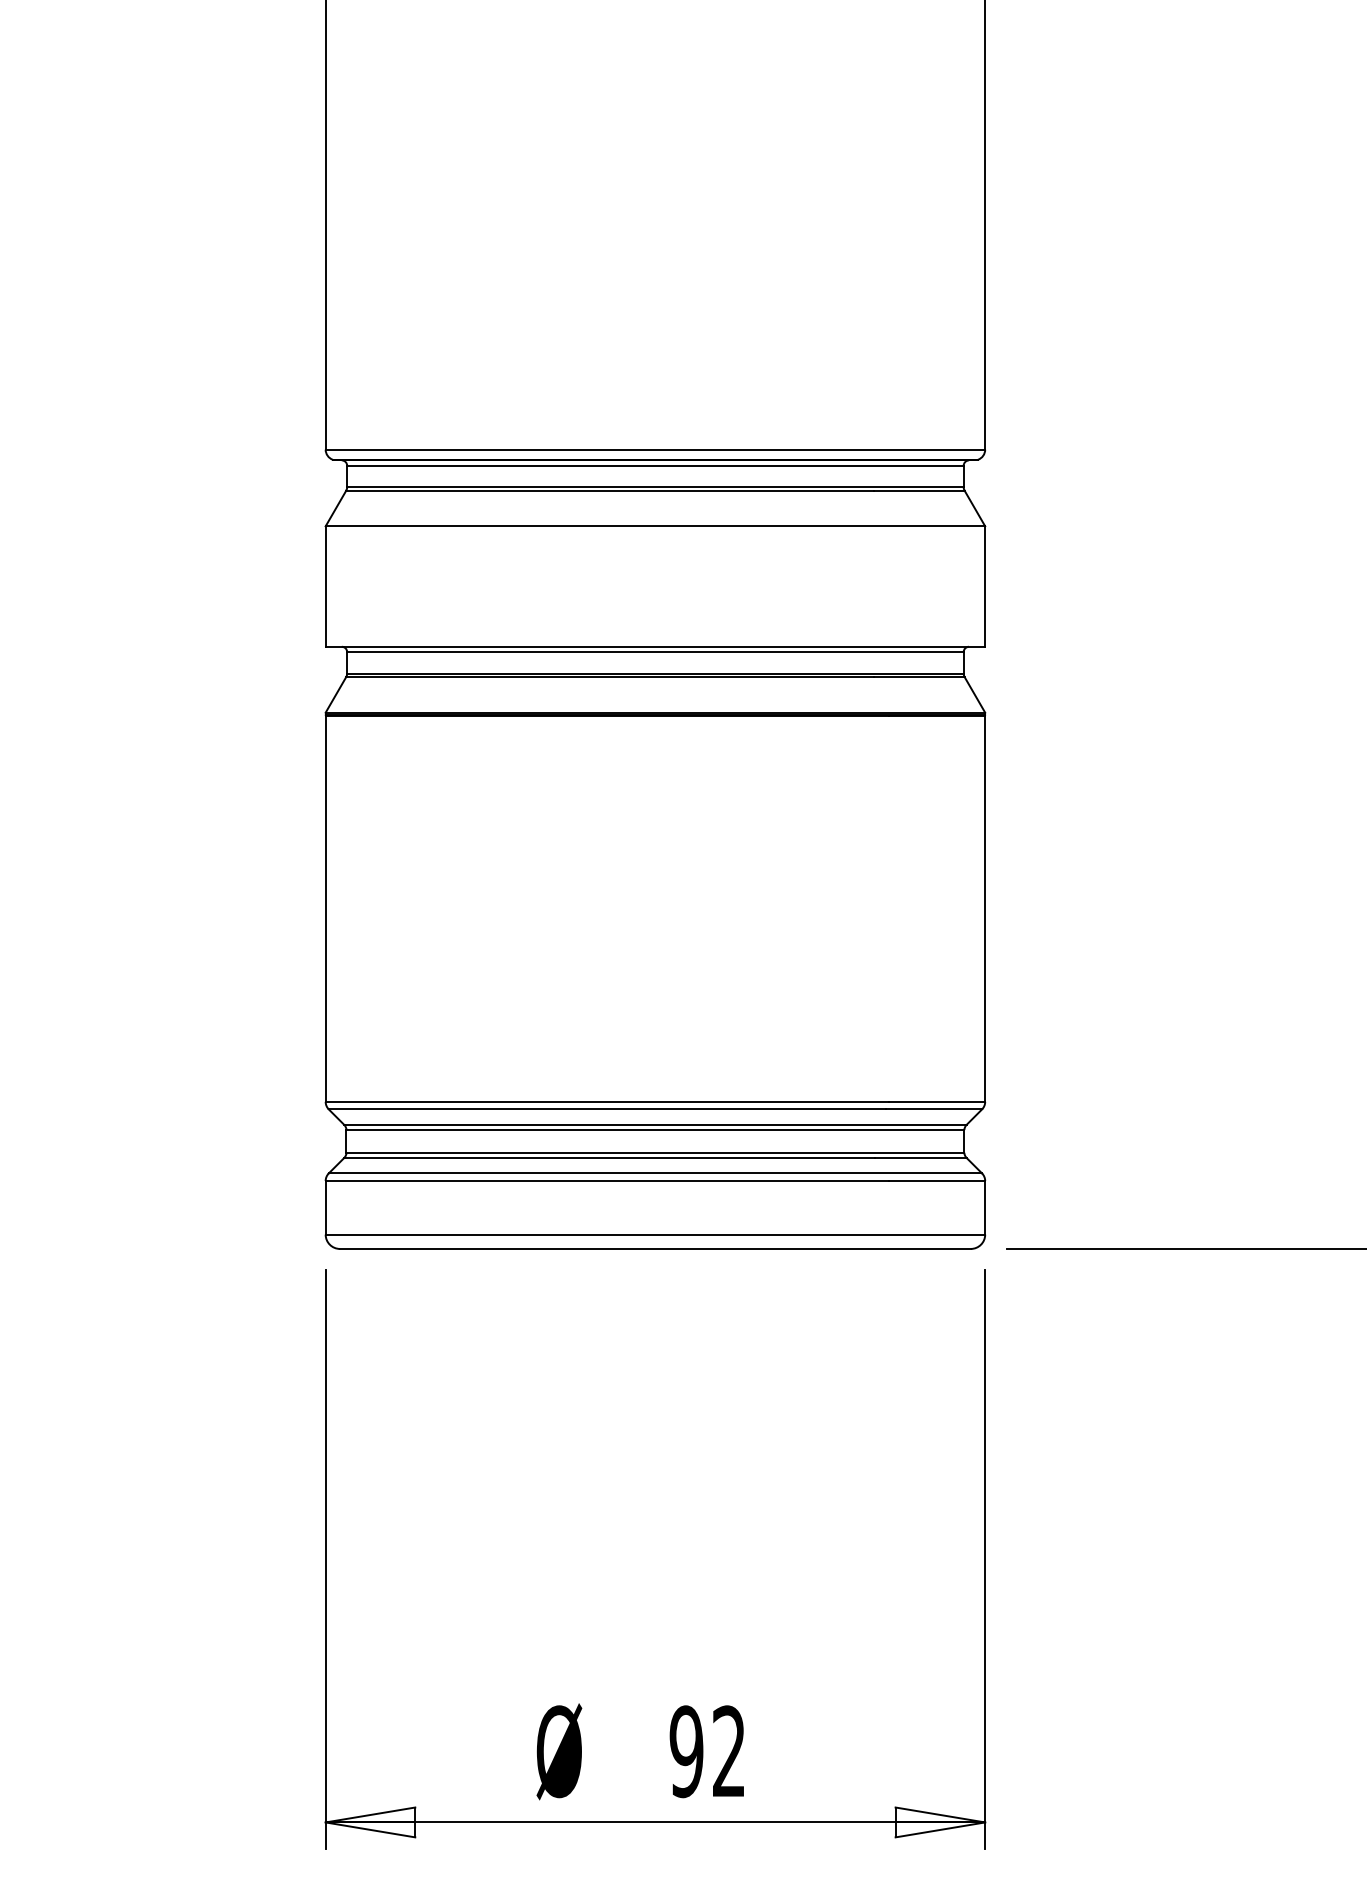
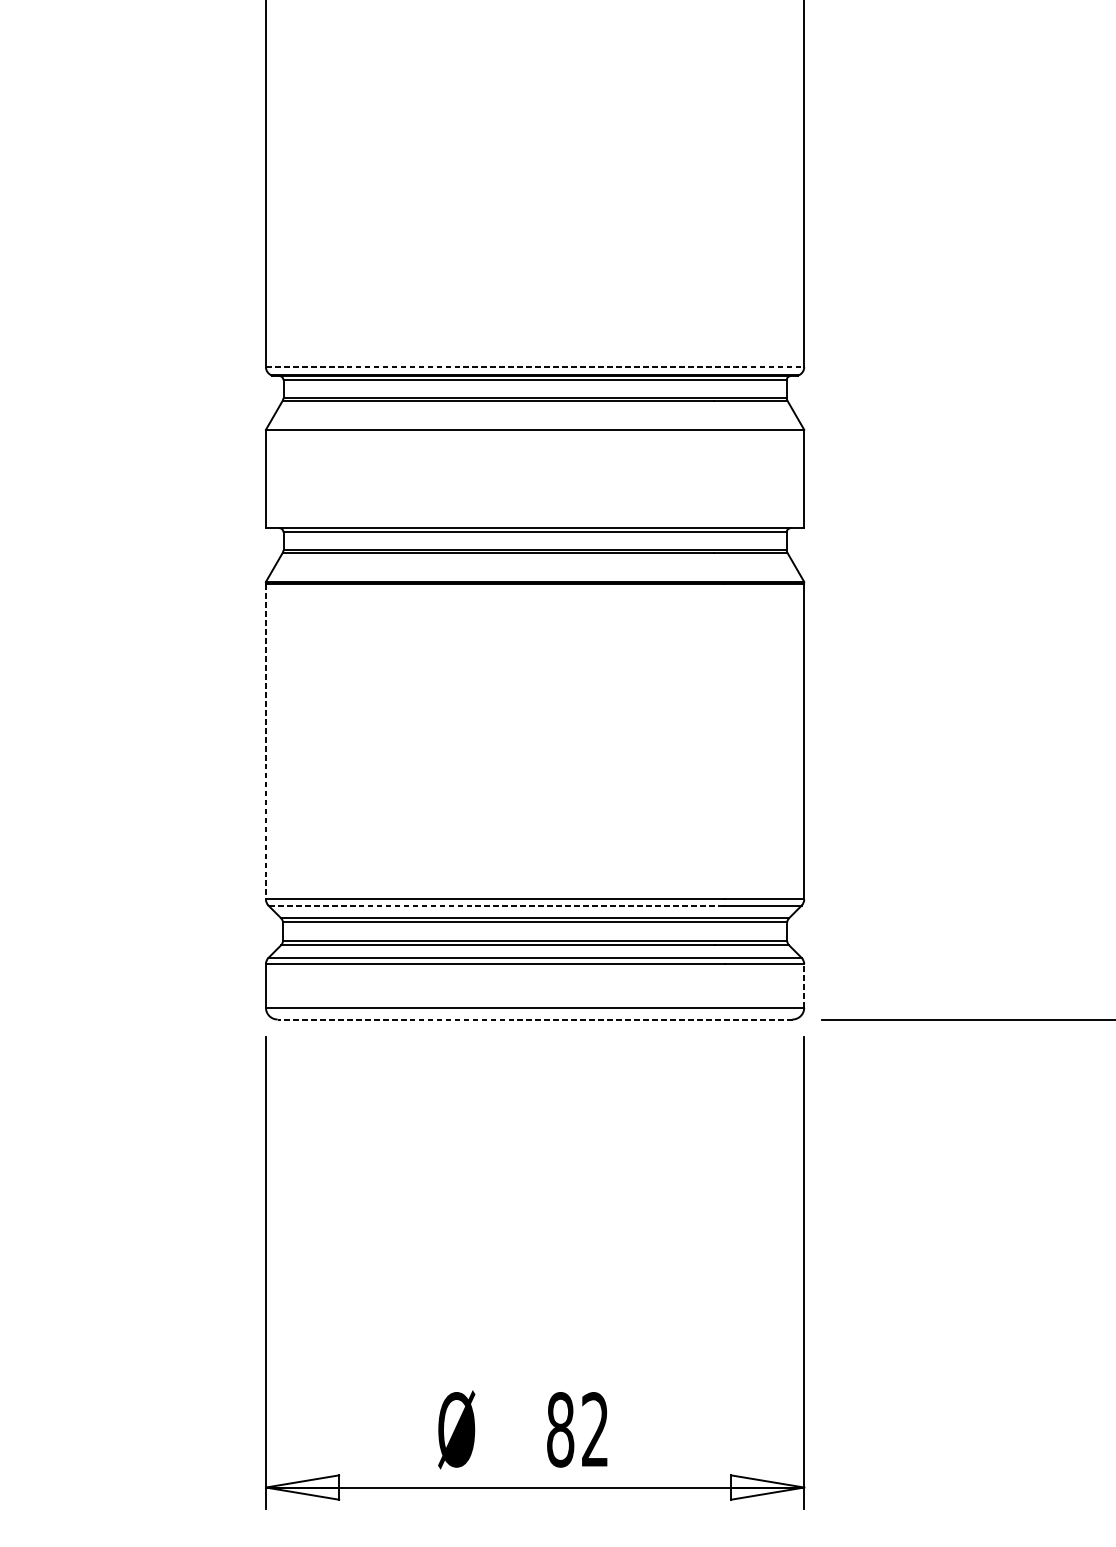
line: (655, 449) -> (535, 367), solid -> dashed
line: (325, 909) -> (265, 742), solid -> dashed
line: (607, 1109) -> (495, 905), solid -> dashed
line: (985, 1207) -> (804, 985), solid -> dashed
line: (654, 1248) -> (534, 1019), solid -> dashed
text: (686, 1751) -> (560, 1429), 92 -> 82

